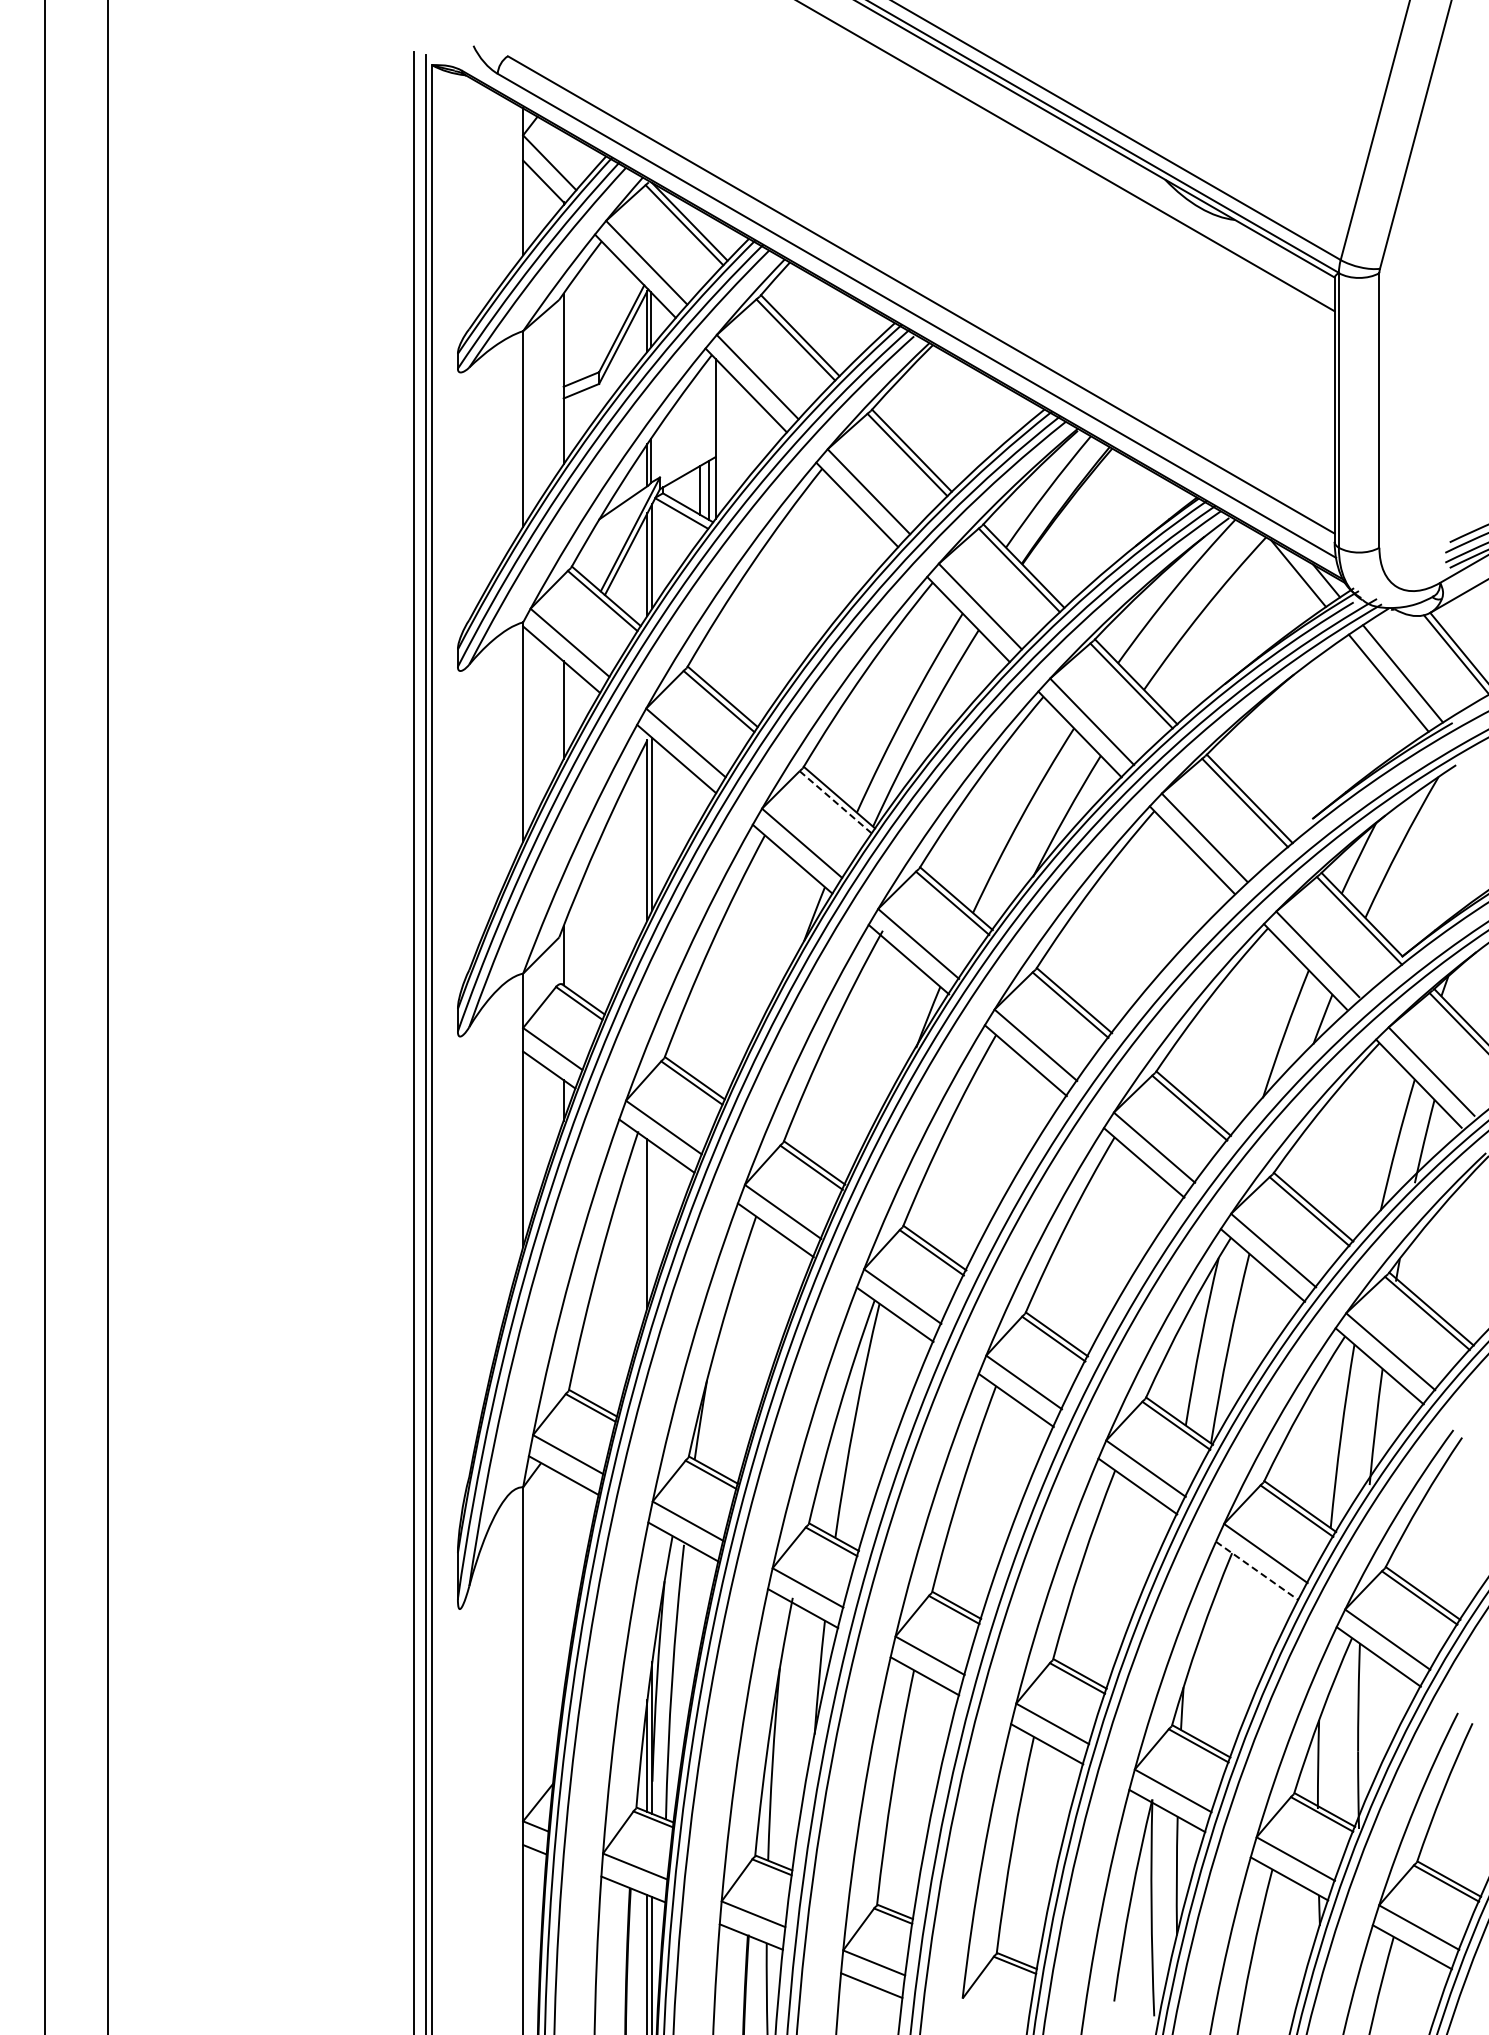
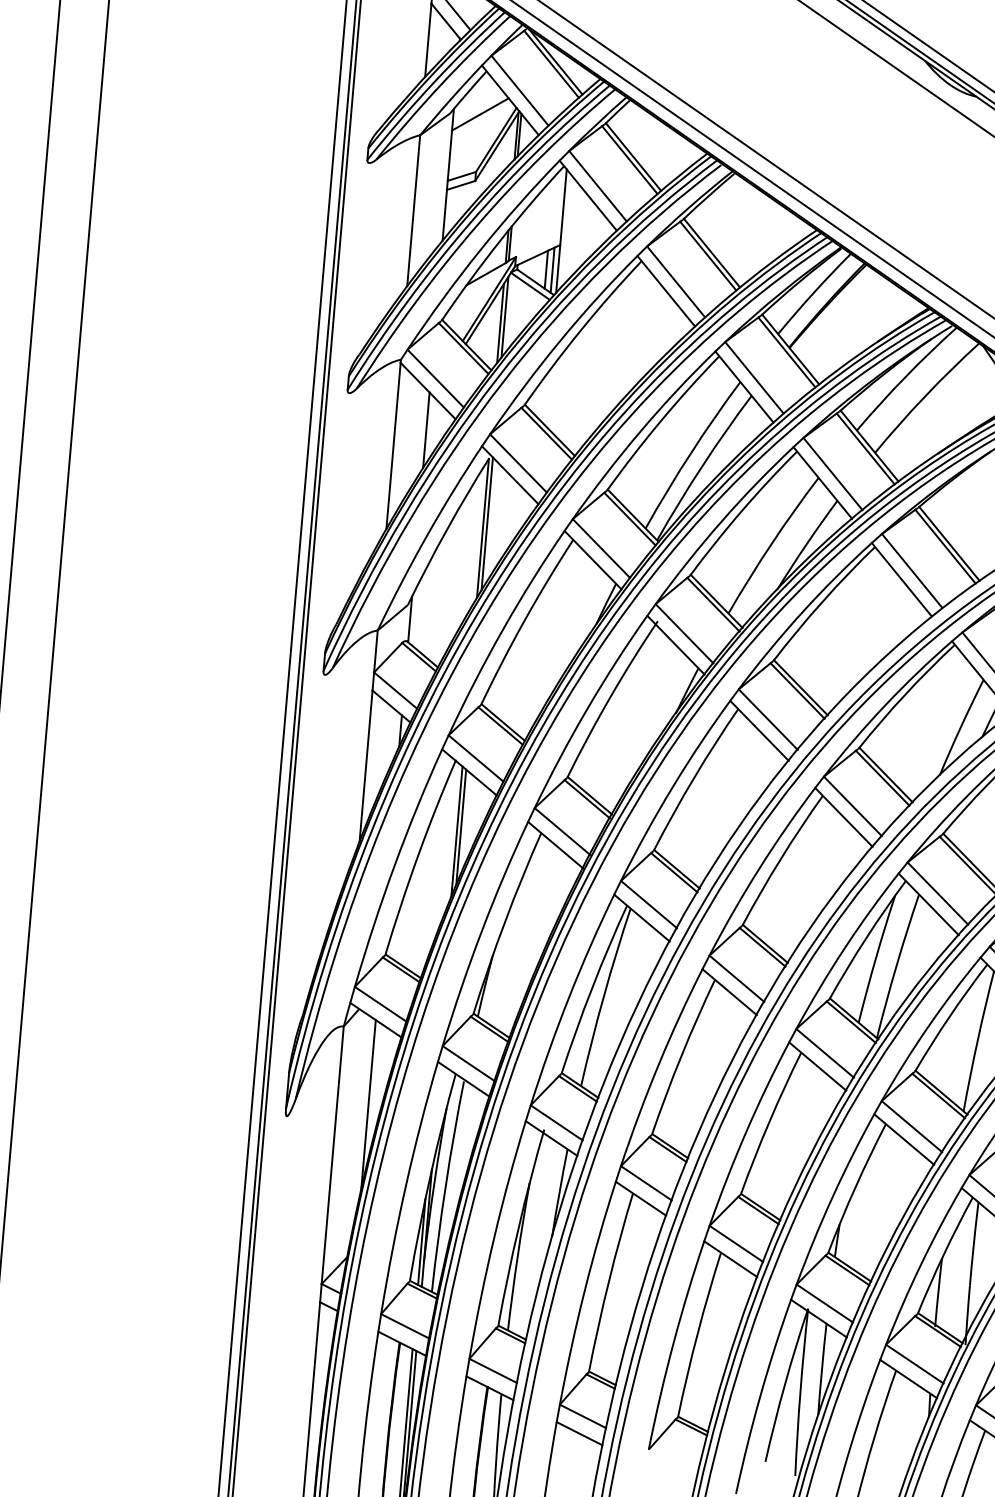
line: (598, 297) -> (480, 114), added
line: (835, 802) -> (629, 519), dashed -> solid
line: (652, 1217) -> (461, 827), added
line: (1257, 1571) -> (904, 1139), dashed -> solid
line: (563, 1584) -> (368, 1104), added

